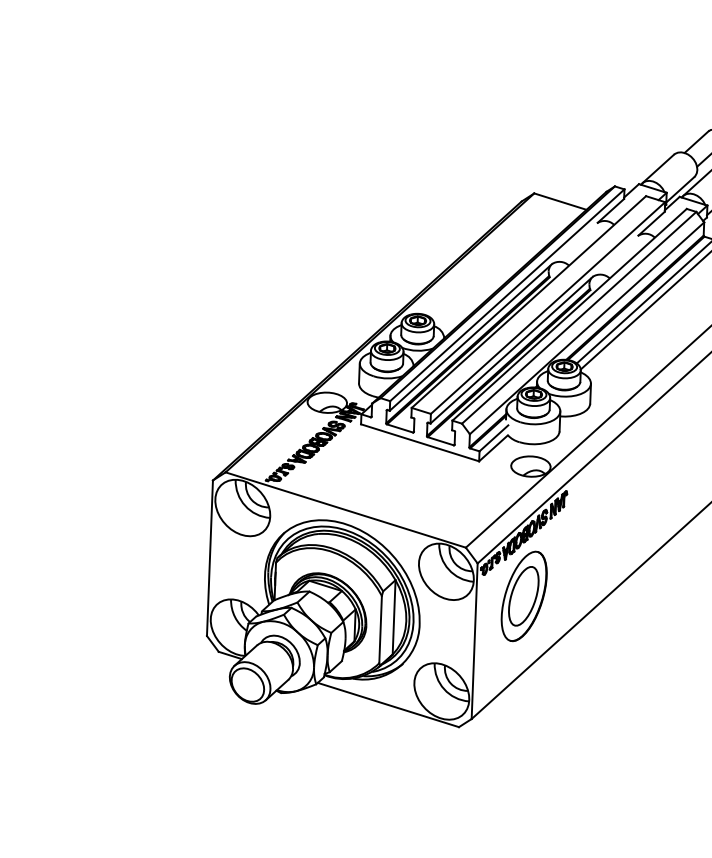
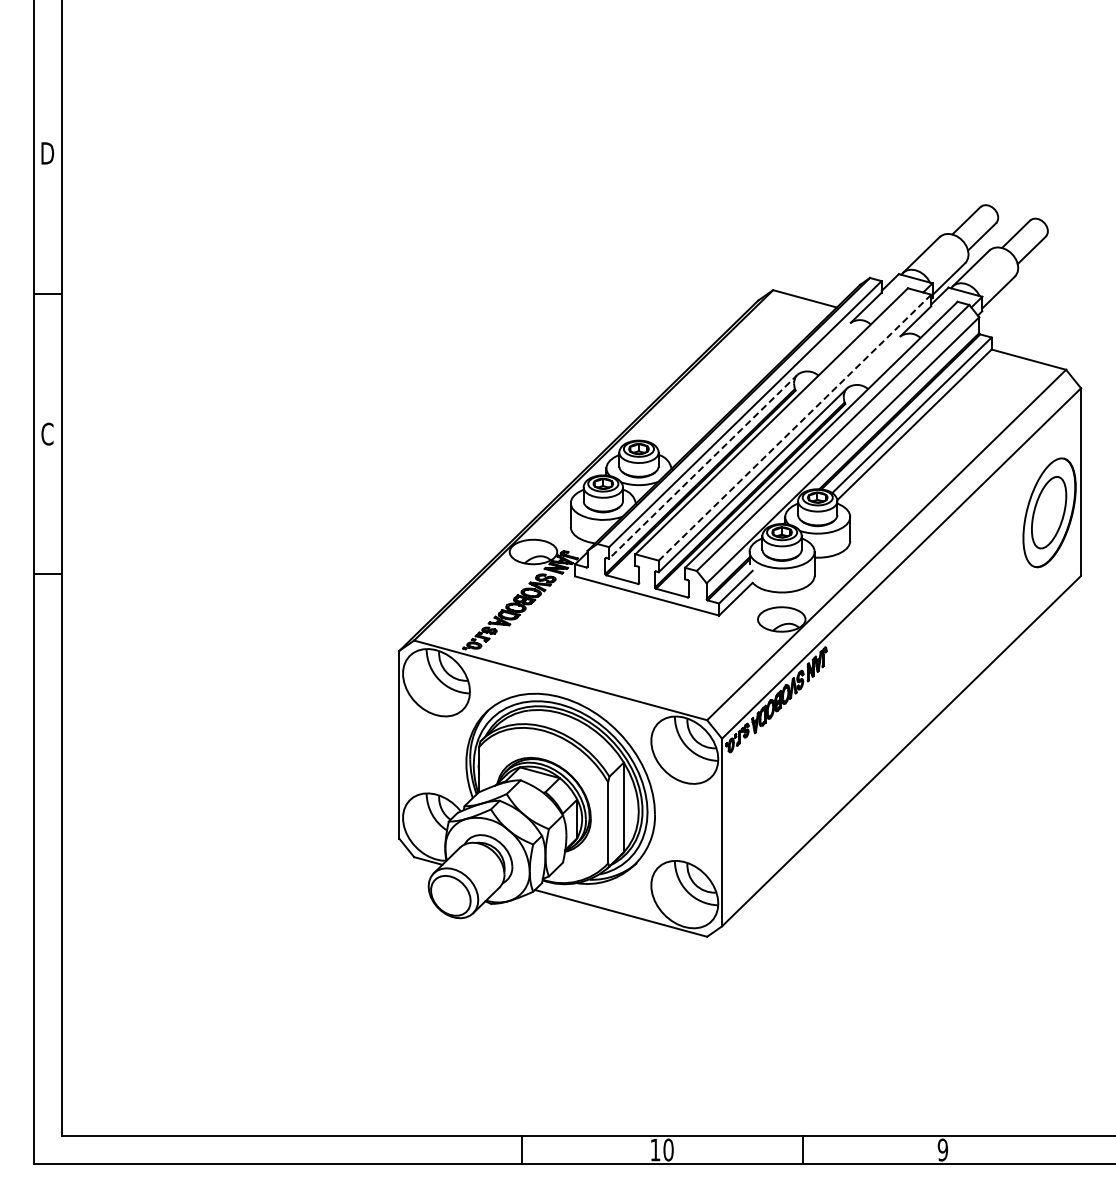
line: (547, 308) -> (794, 428), solid -> dashed
line: (470, 337) -> (703, 466), solid -> dashed
part: (524, 596) -> (779, 776), removed

